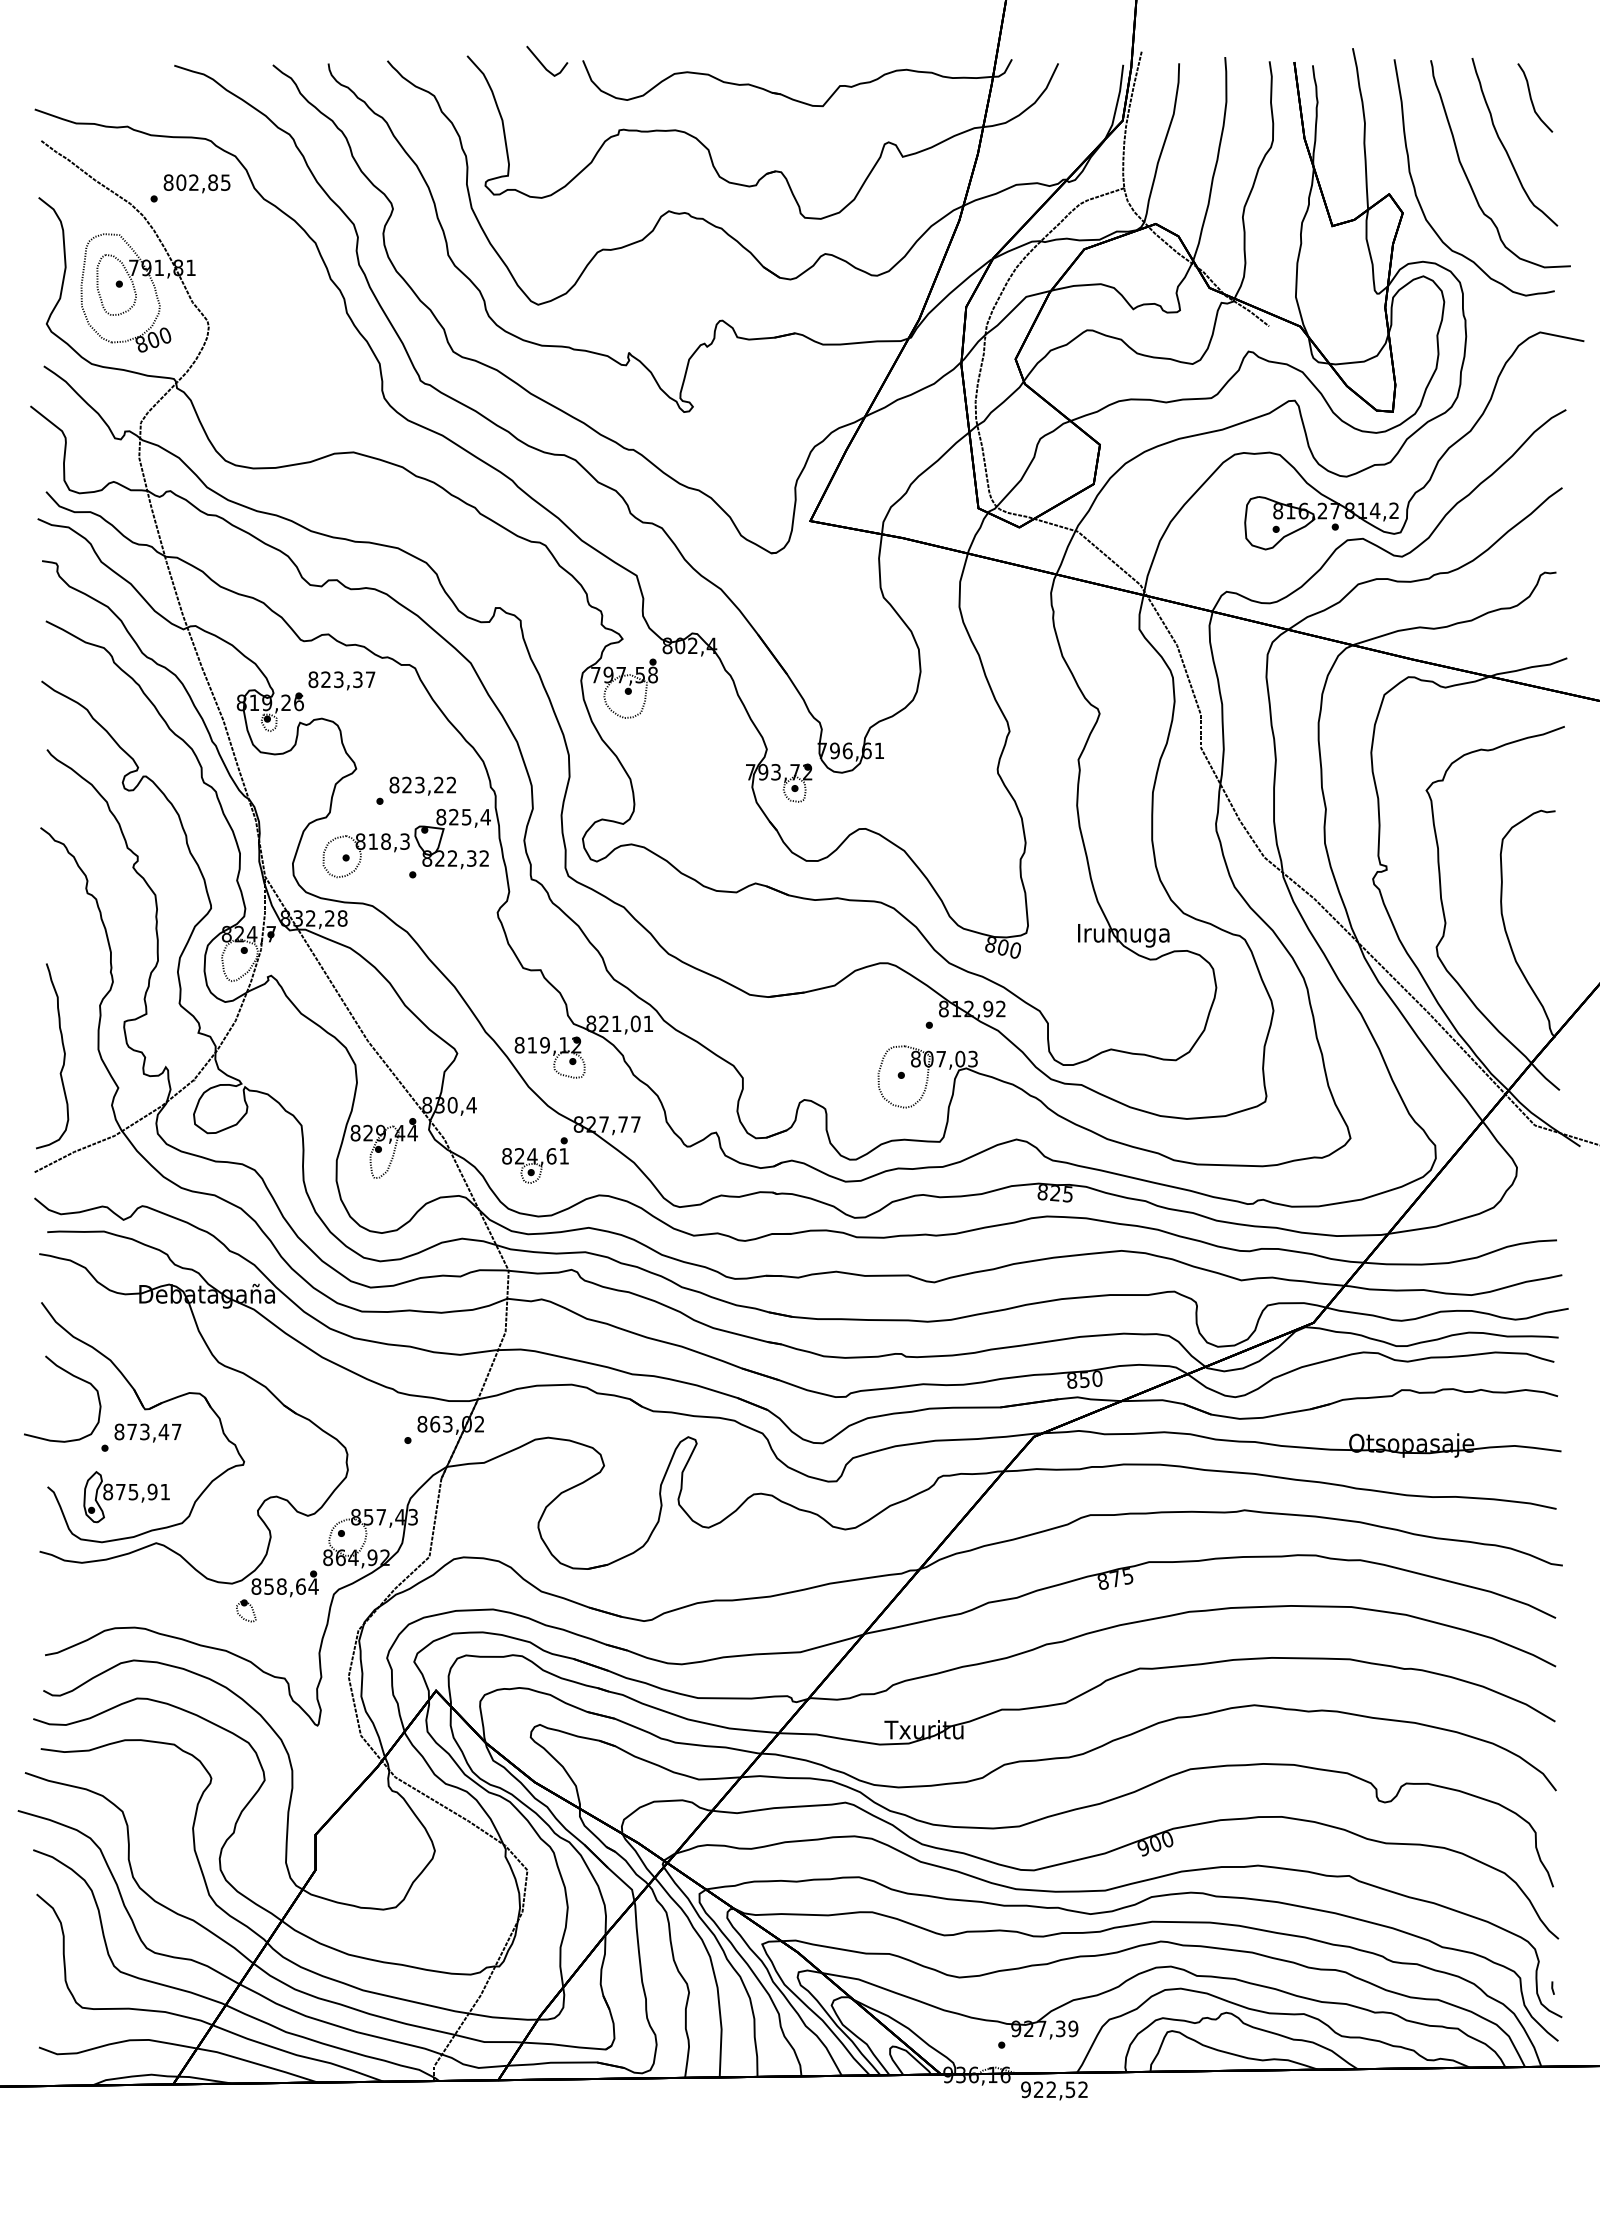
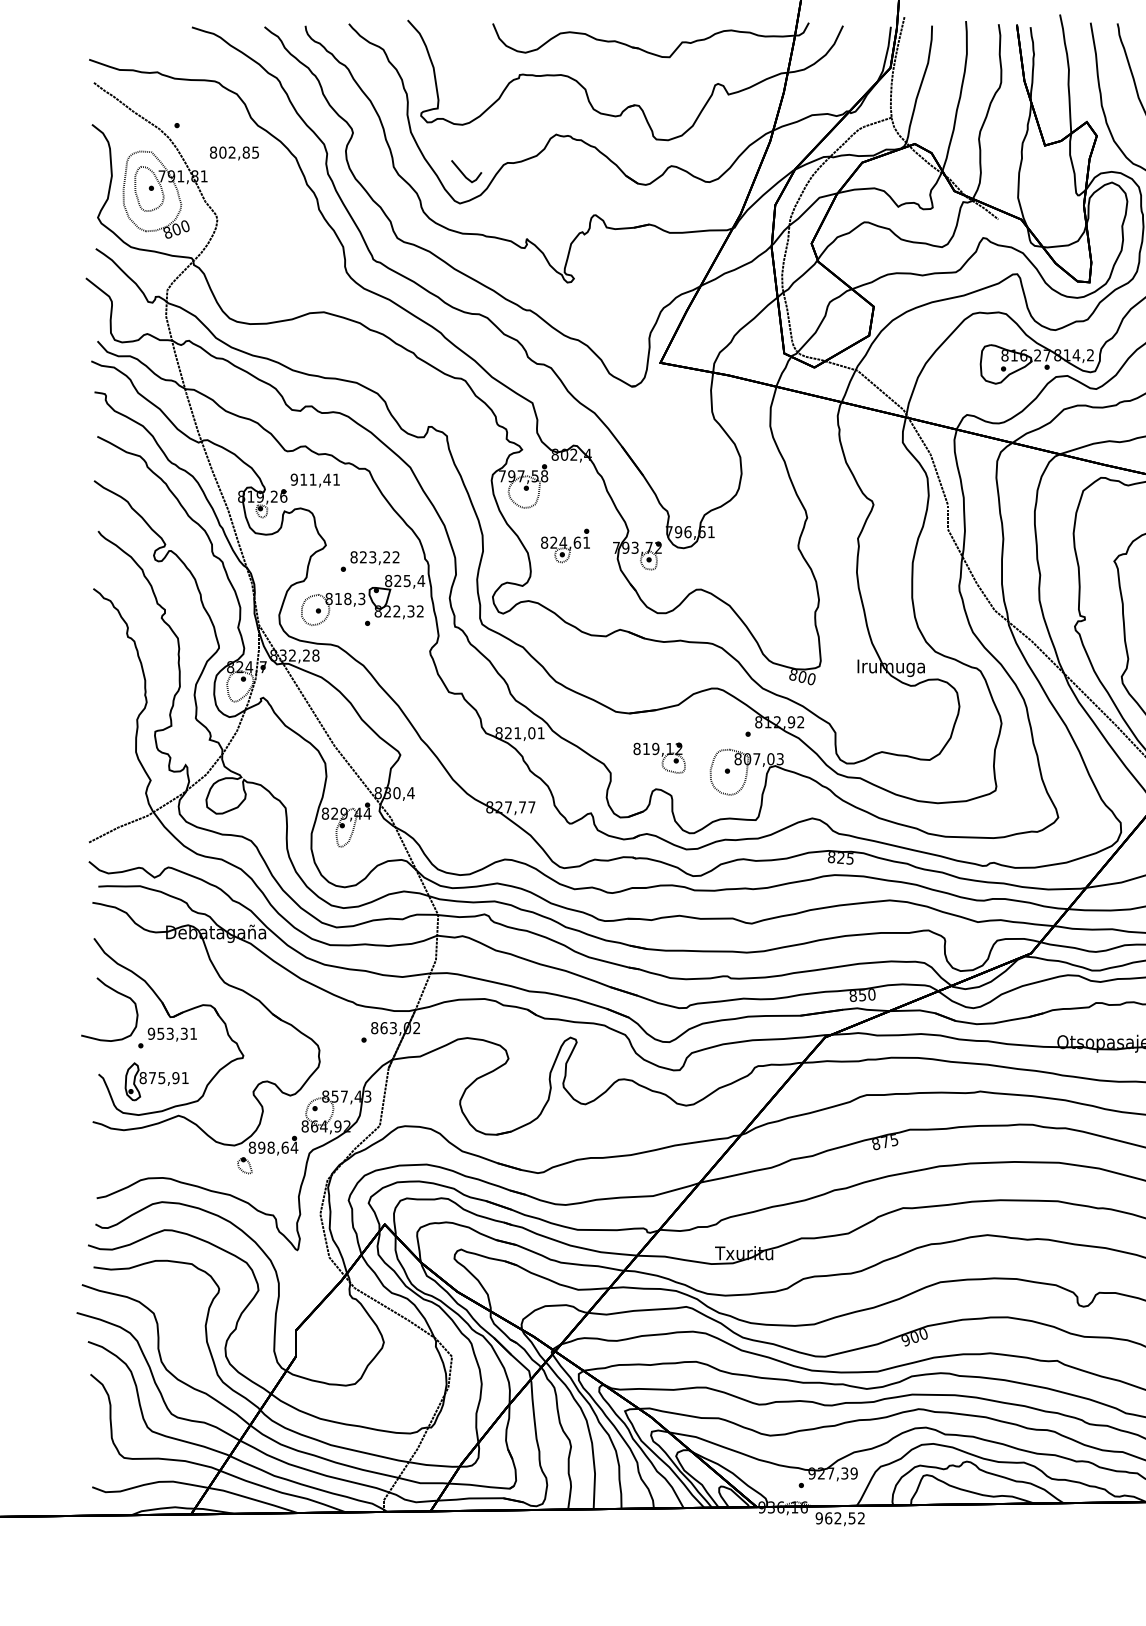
line: (543, 64) -> (463, 173), moved
text: (196, 183) -> (234, 153), moved
text: (341, 679) -> (315, 479), 823,37 -> 911,41
curve: (63, 1056) -> (110, 757), removed
part: (549, 1057) -> (659, 757), moved
part: (535, 1160) -> (565, 545), moved
text: (147, 1431) -> (172, 1033), 873,47 -> 953,31
text: (269, 1586) -> (262, 1147), 858,64 -> 898,64
text: (1038, 2089) -> (828, 1518), 922,52 -> 962,52

